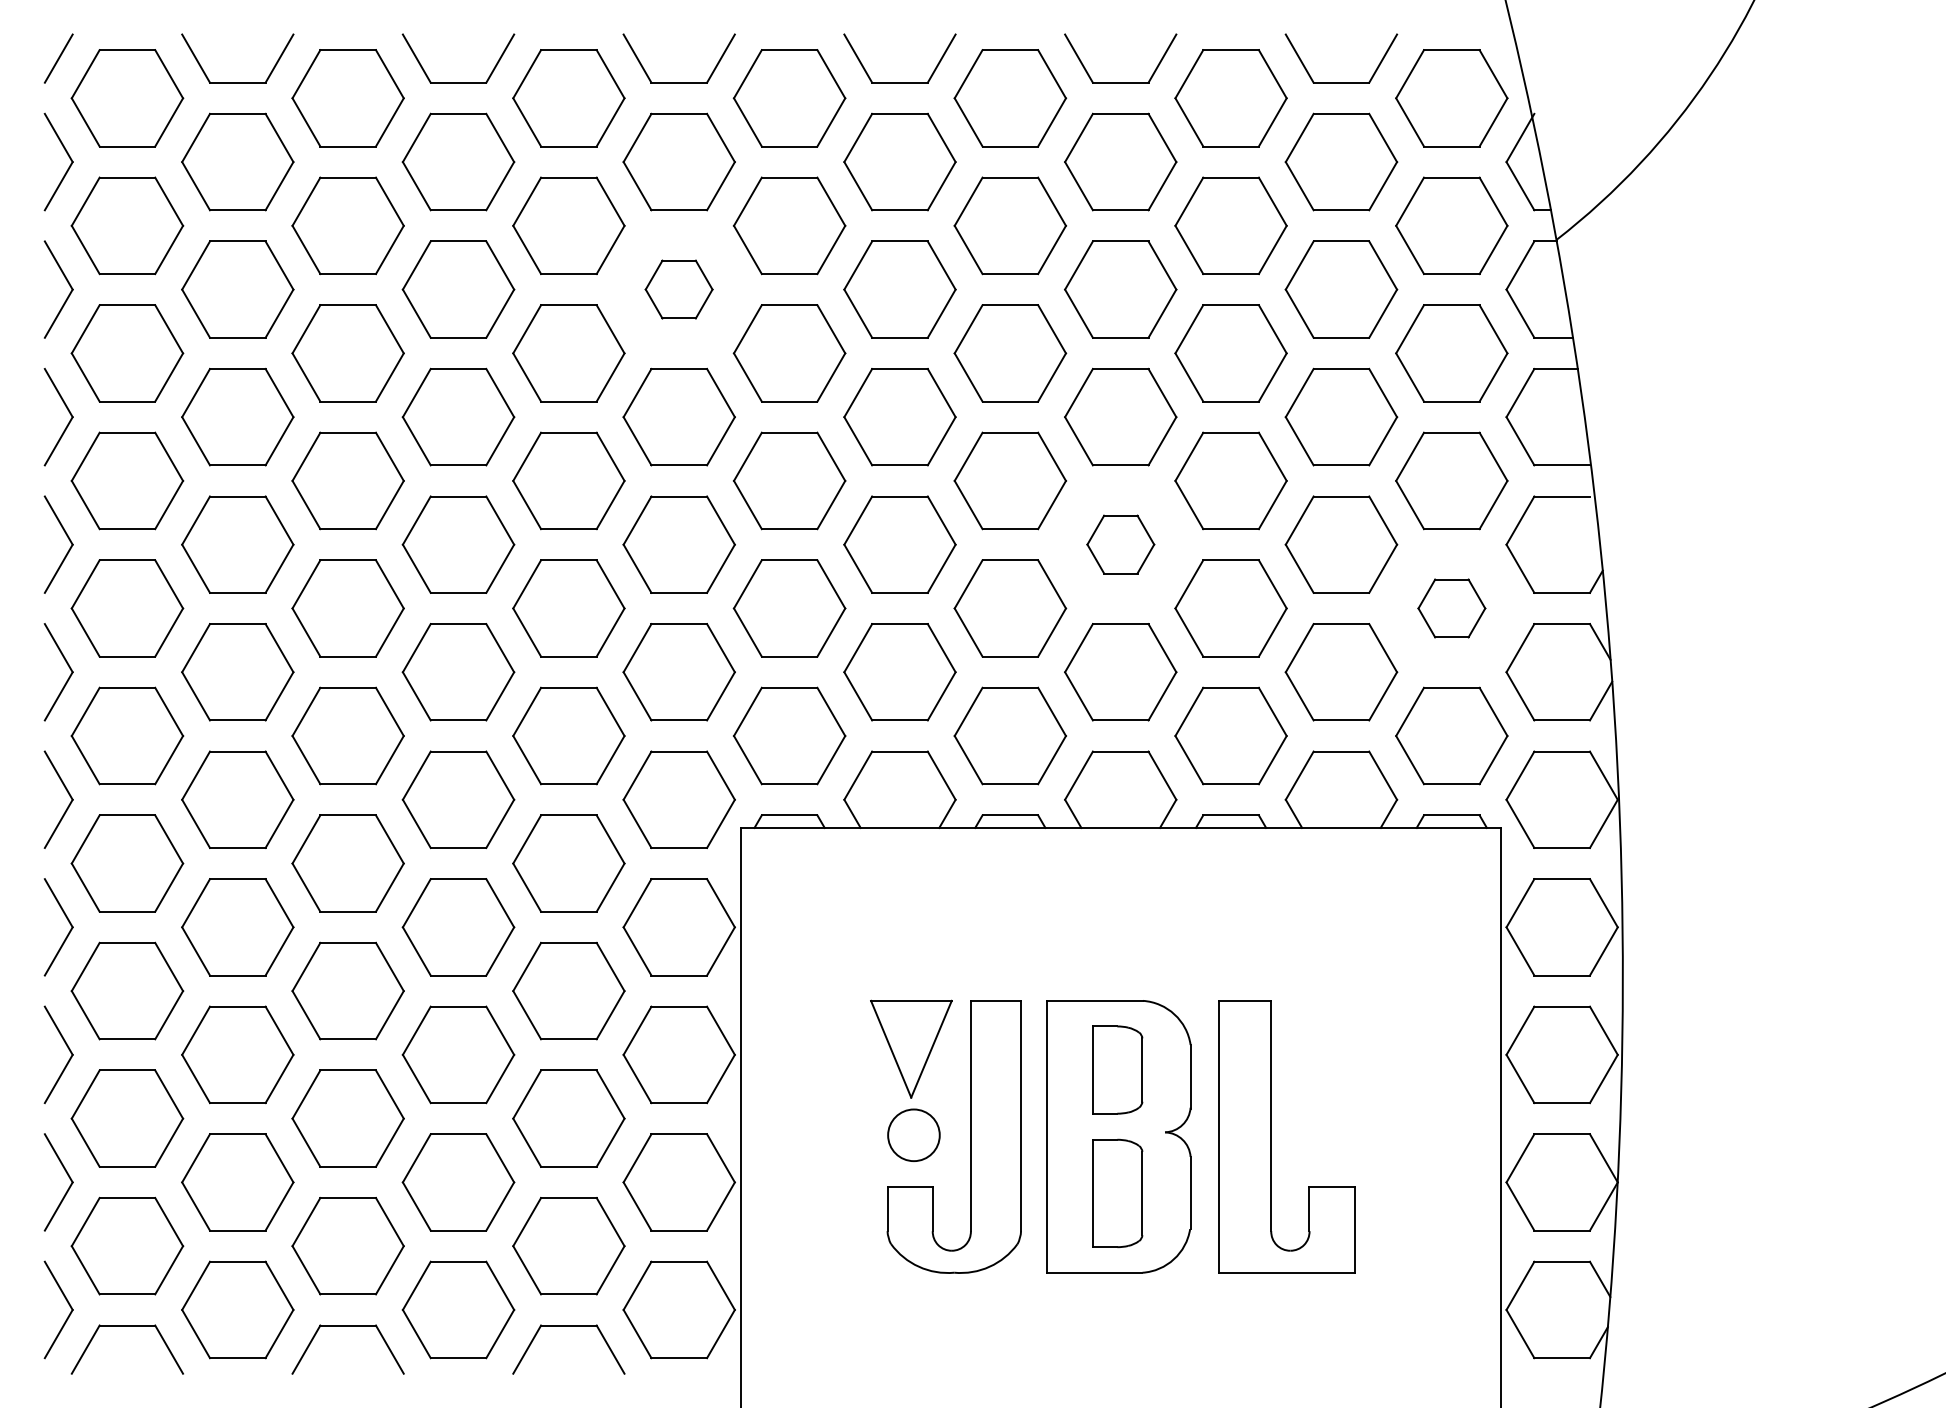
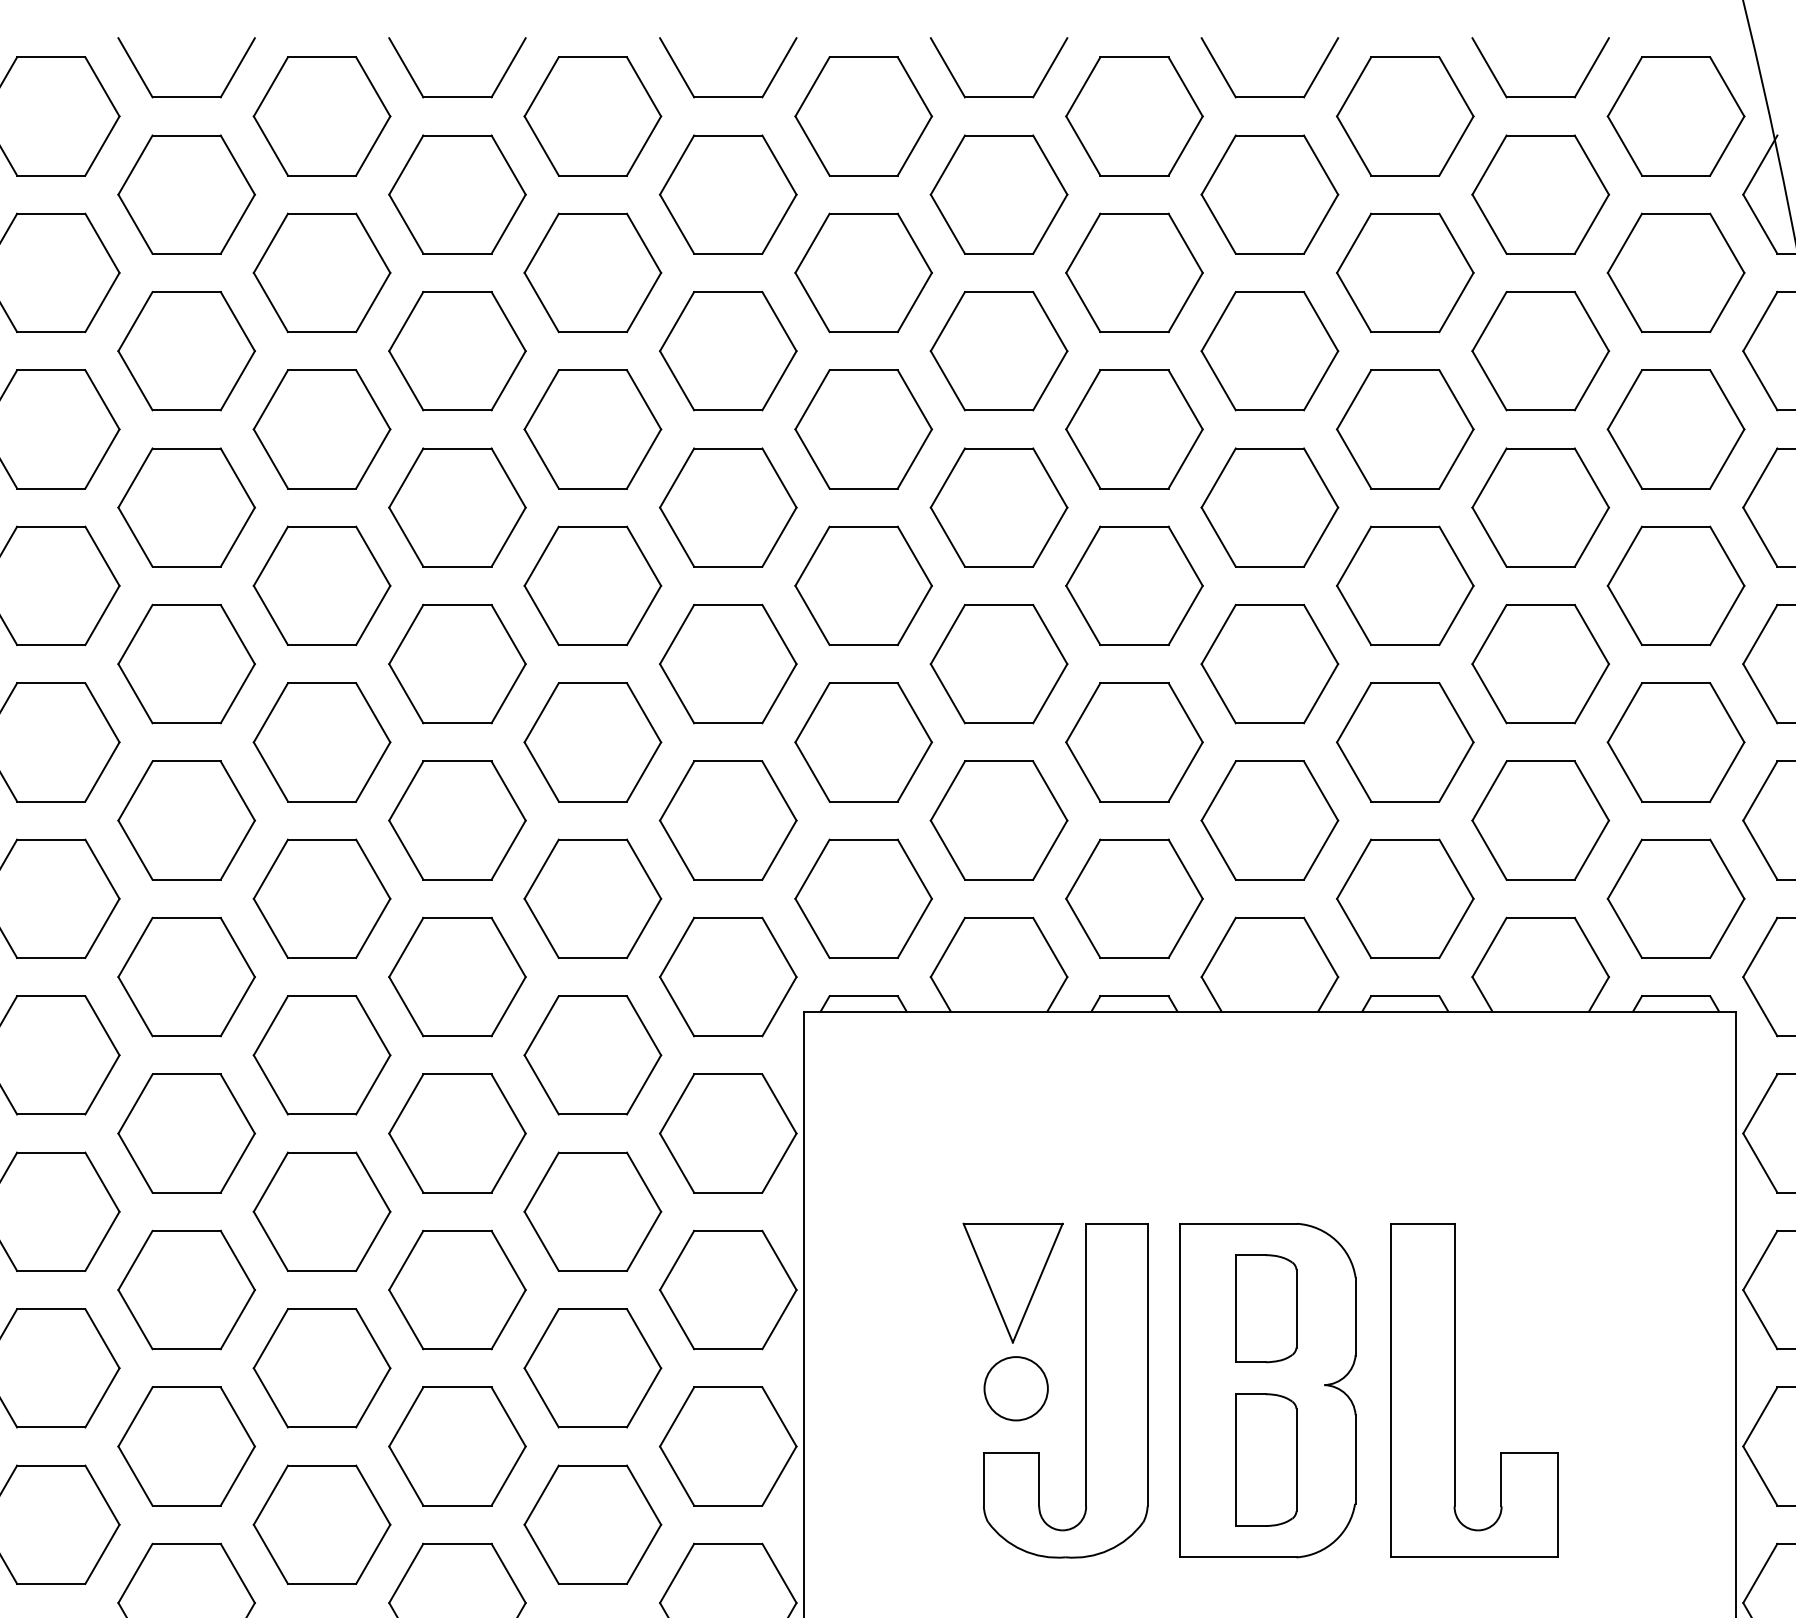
part: (678, 289) -> (727, 351), size x1.67
part: (1120, 544) -> (1269, 663), size x1.67
part: (1451, 608) -> (1675, 742), size x1.67

